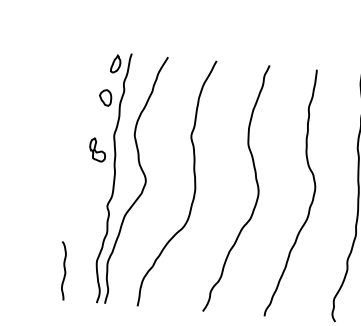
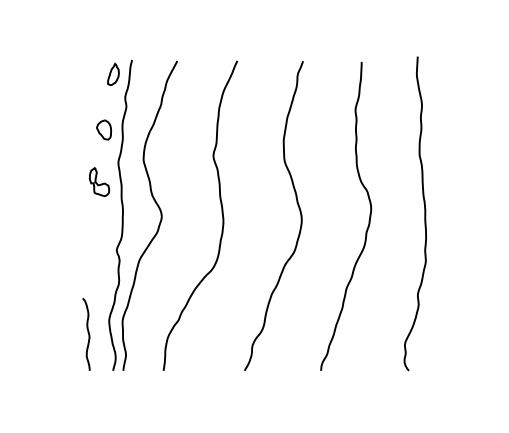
part: (105, 97) -> (104, 129), moved
curve: (64, 271) -> (88, 334), moved

